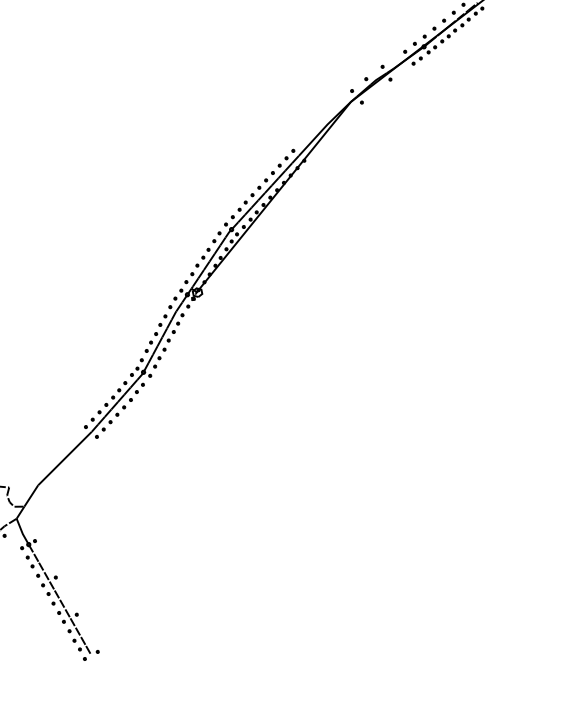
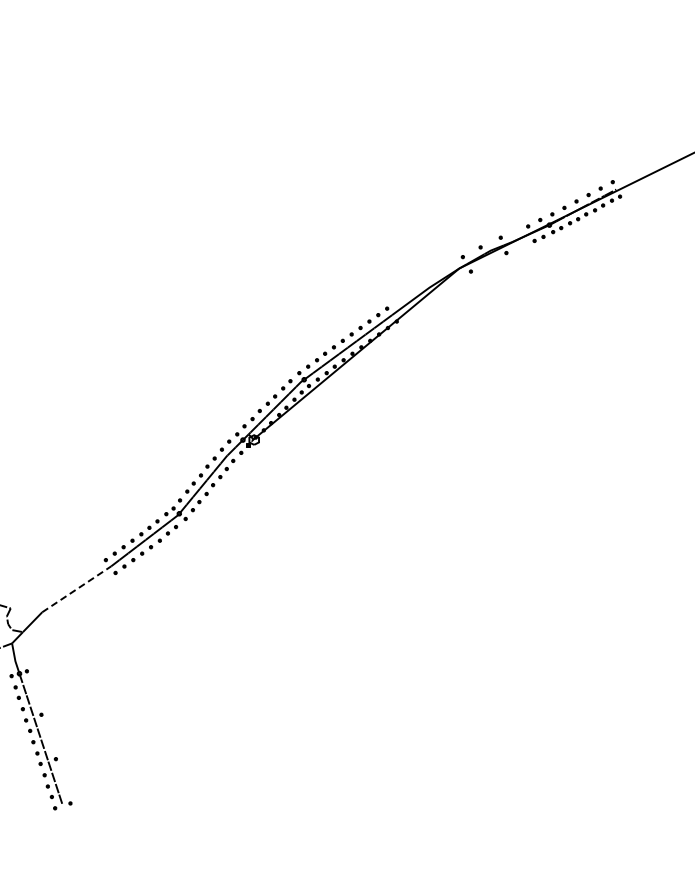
line: (65, 458) -> (77, 589), solid -> dashed

